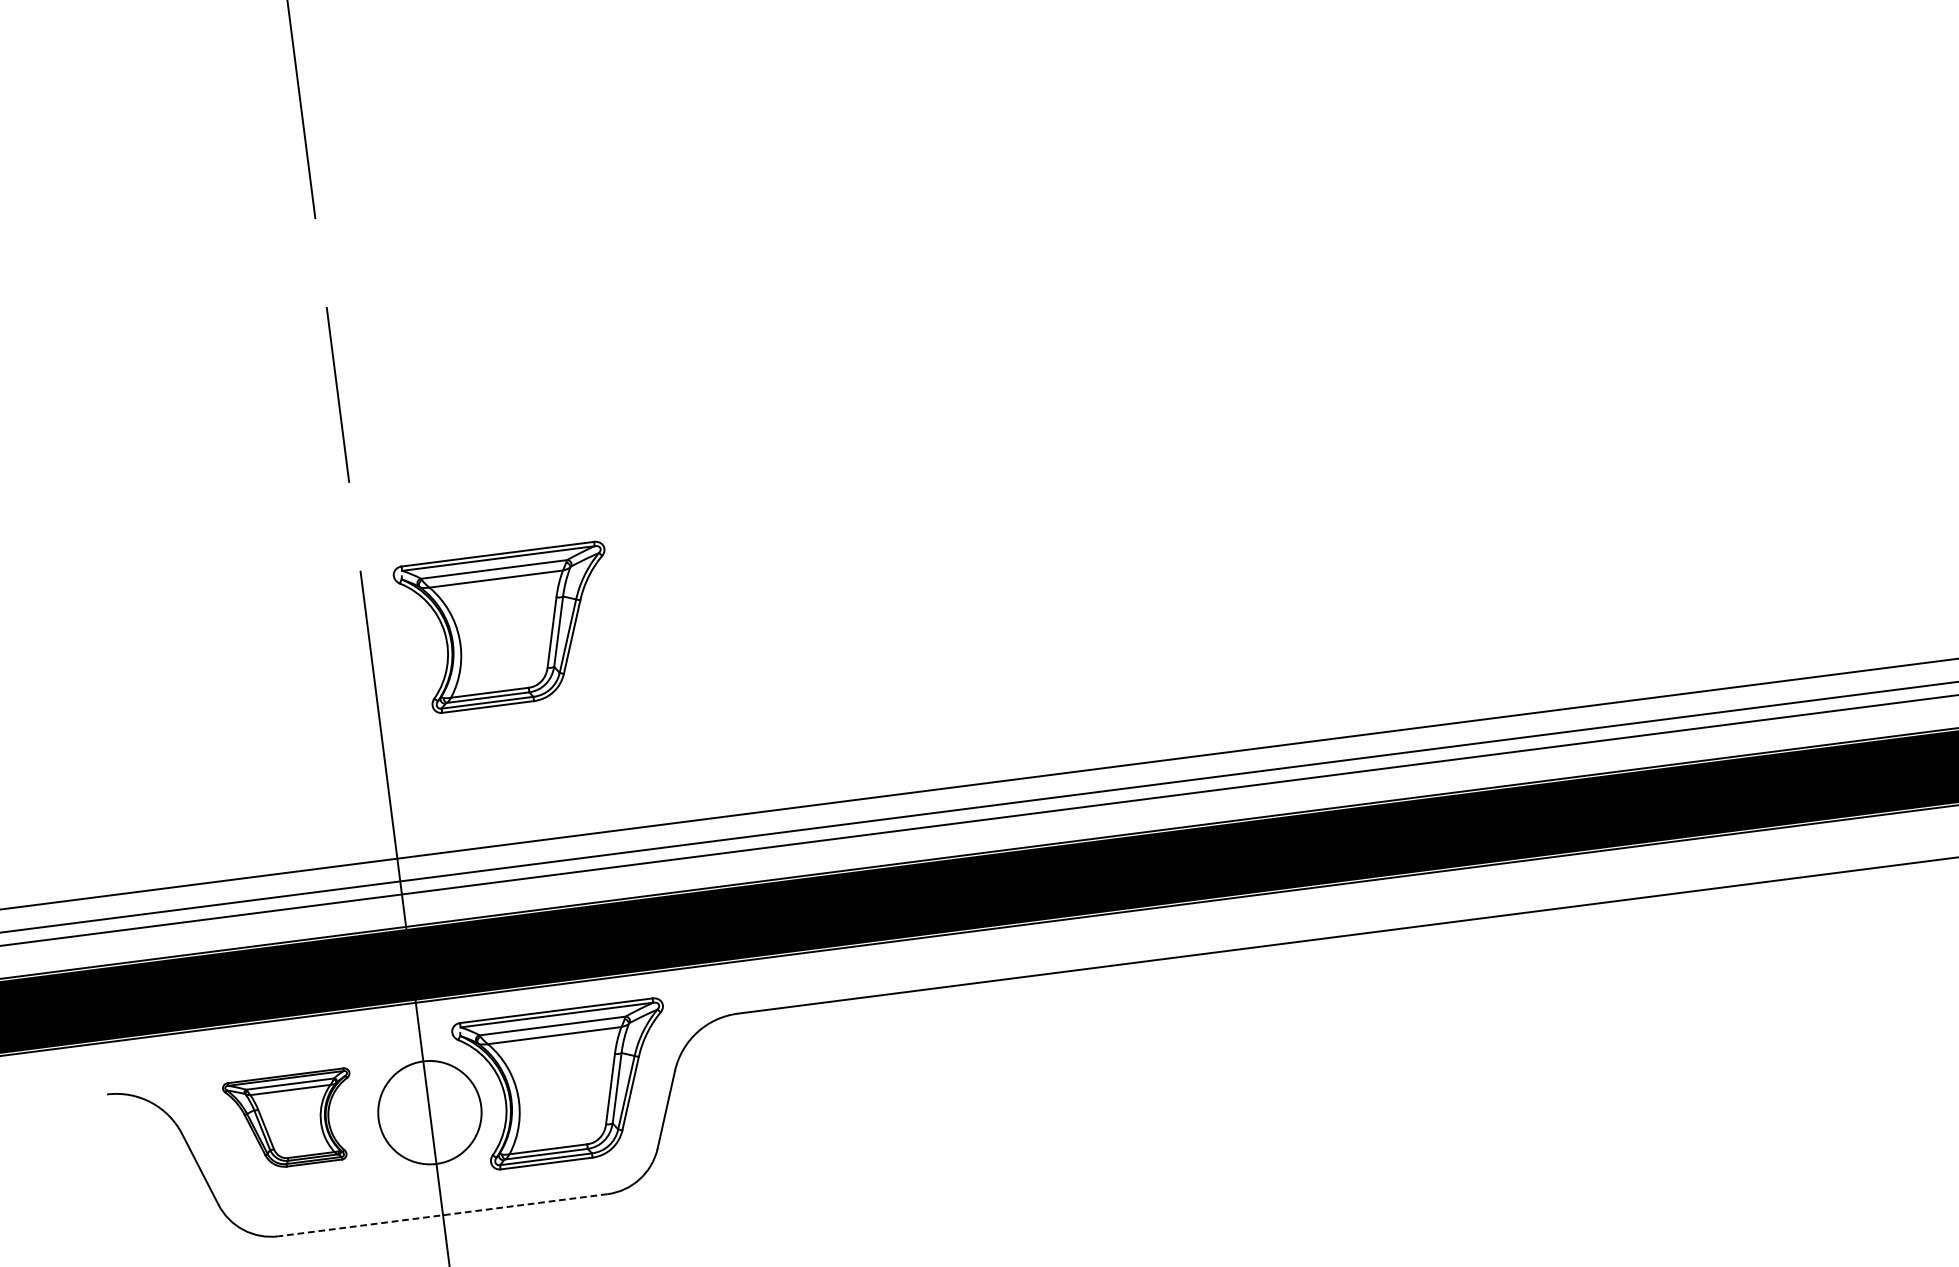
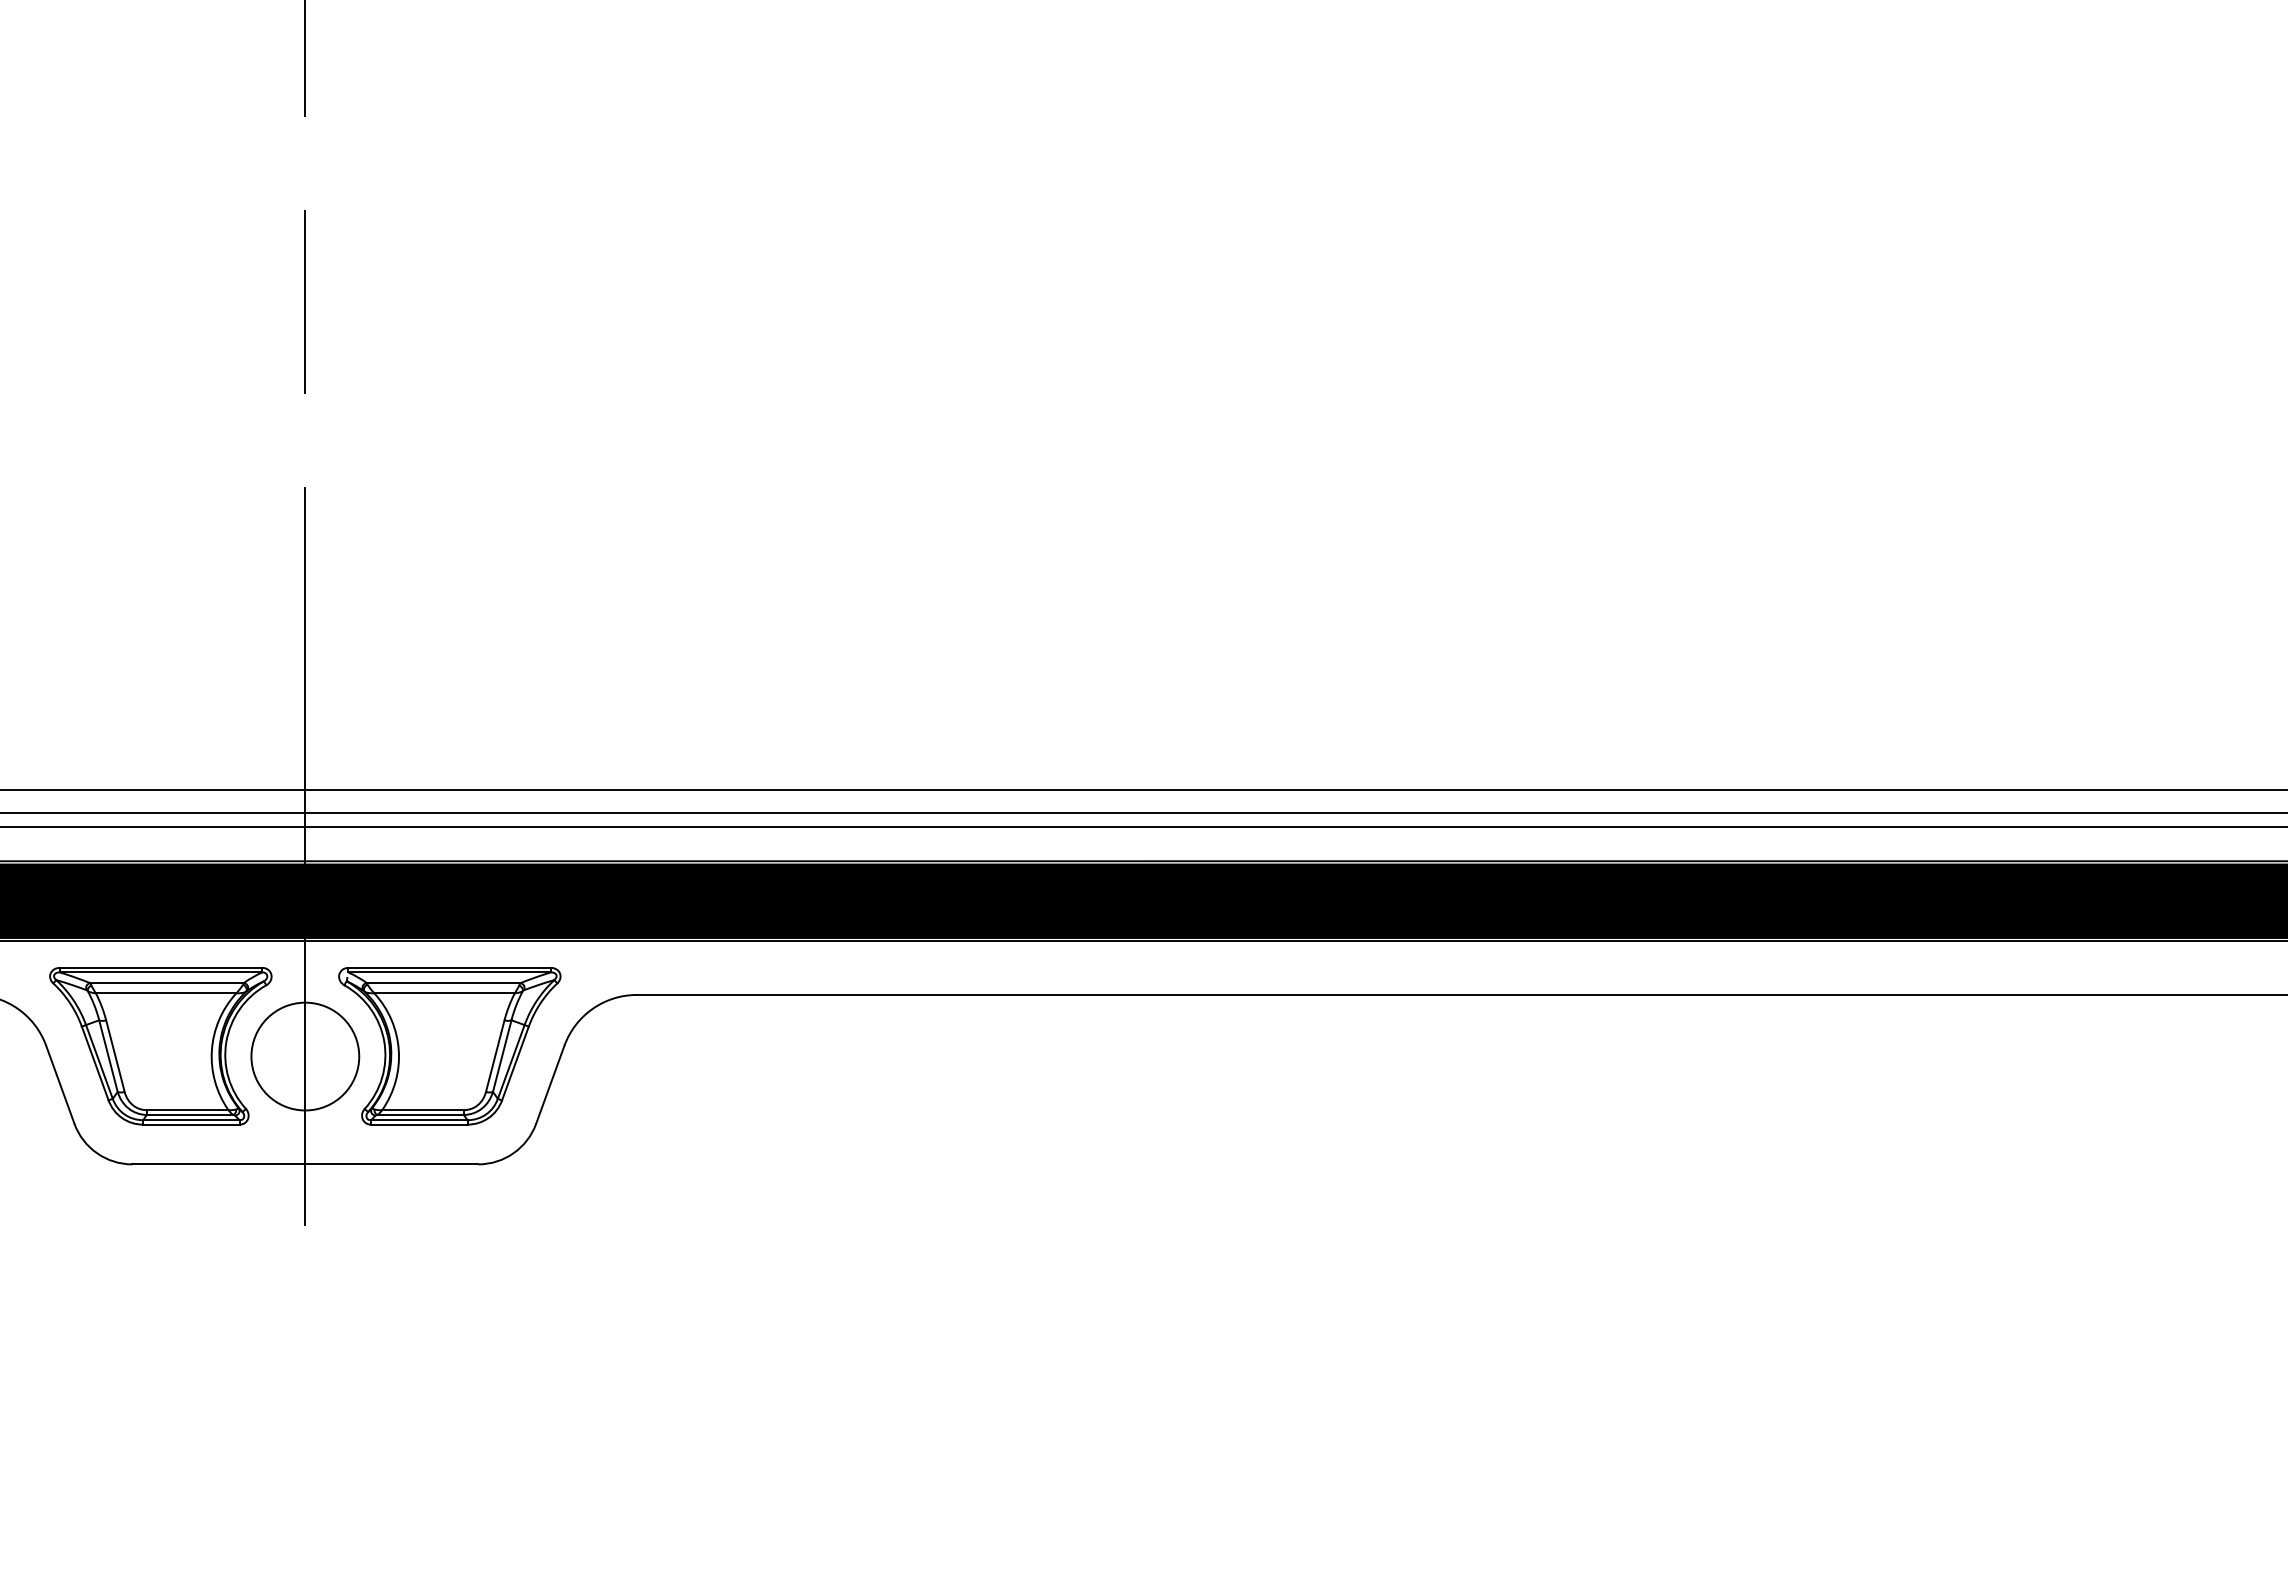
part: (507, 628) -> (449, 566), removed
part: (290, 1120) -> (160, 1046), size x1.67
line: (443, 1215) -> (305, 1164), dashed -> solid

